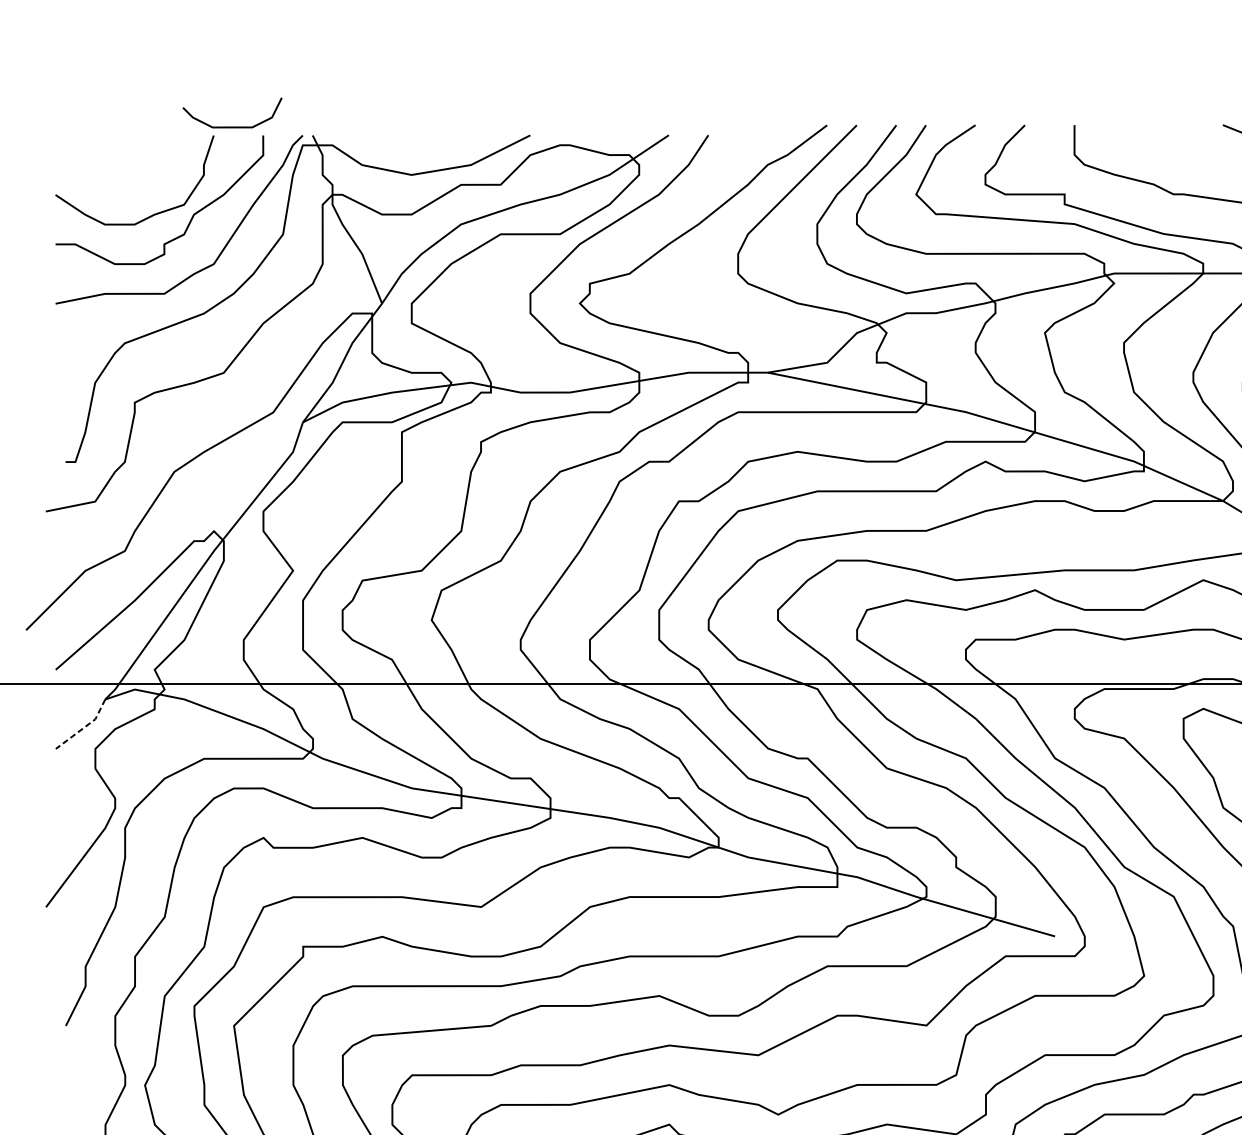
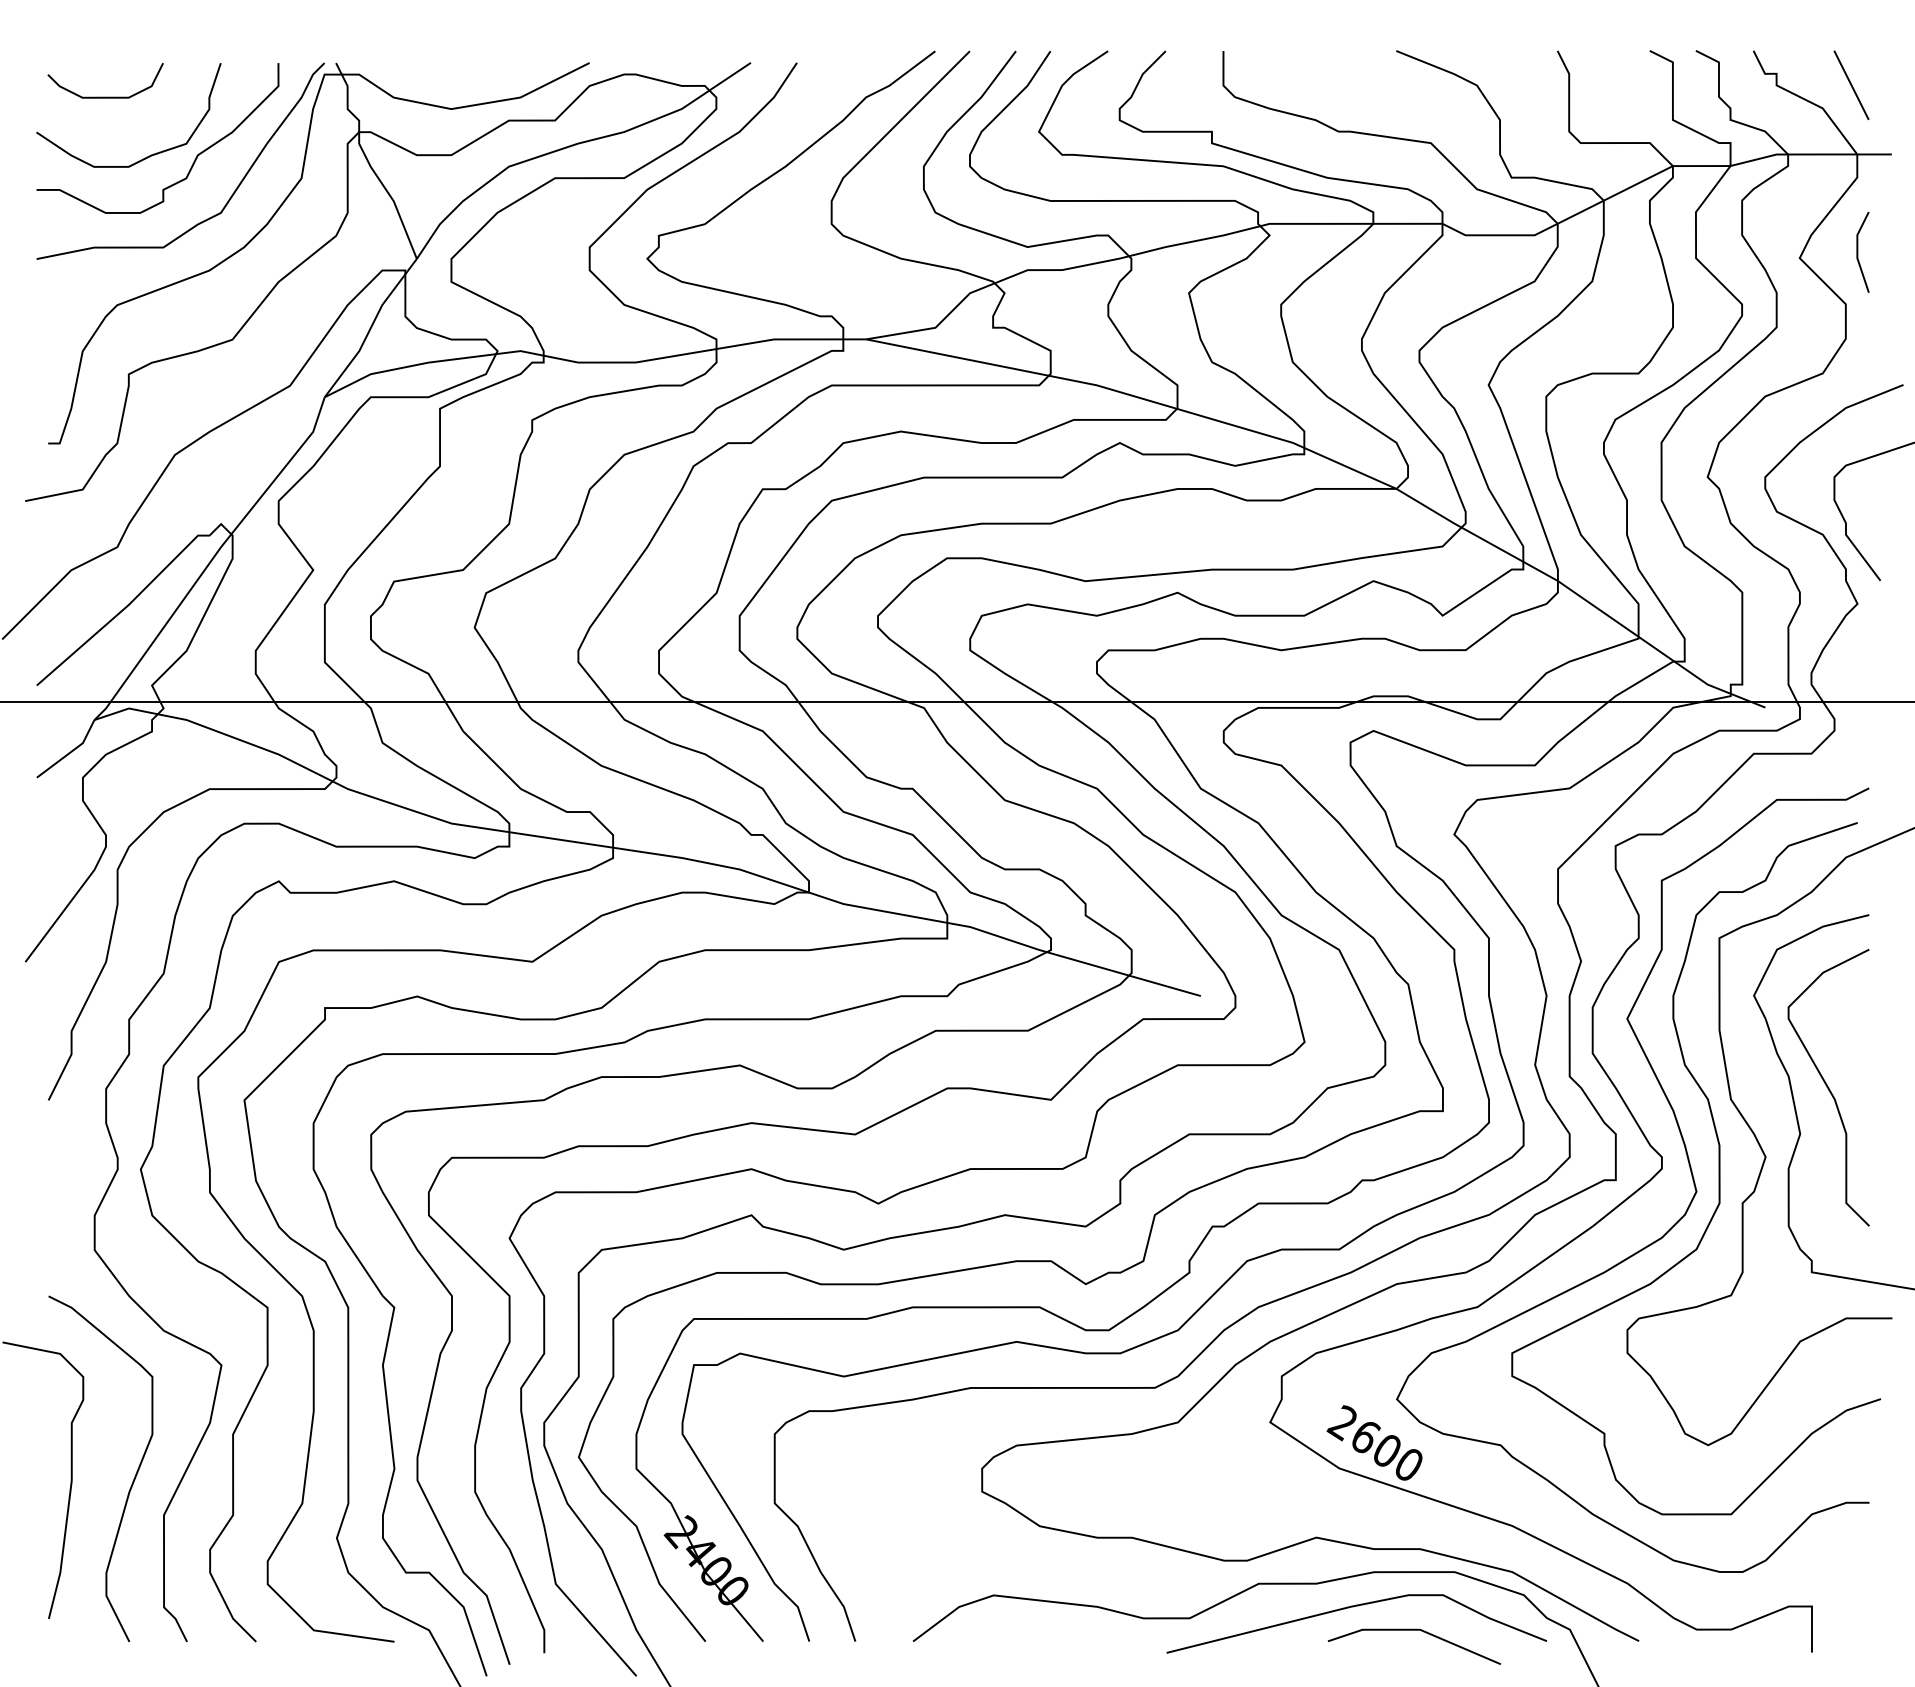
curve: (232, 126) -> (105, 96), moved
line: (84, 727) -> (70, 752), dashed -> solid

